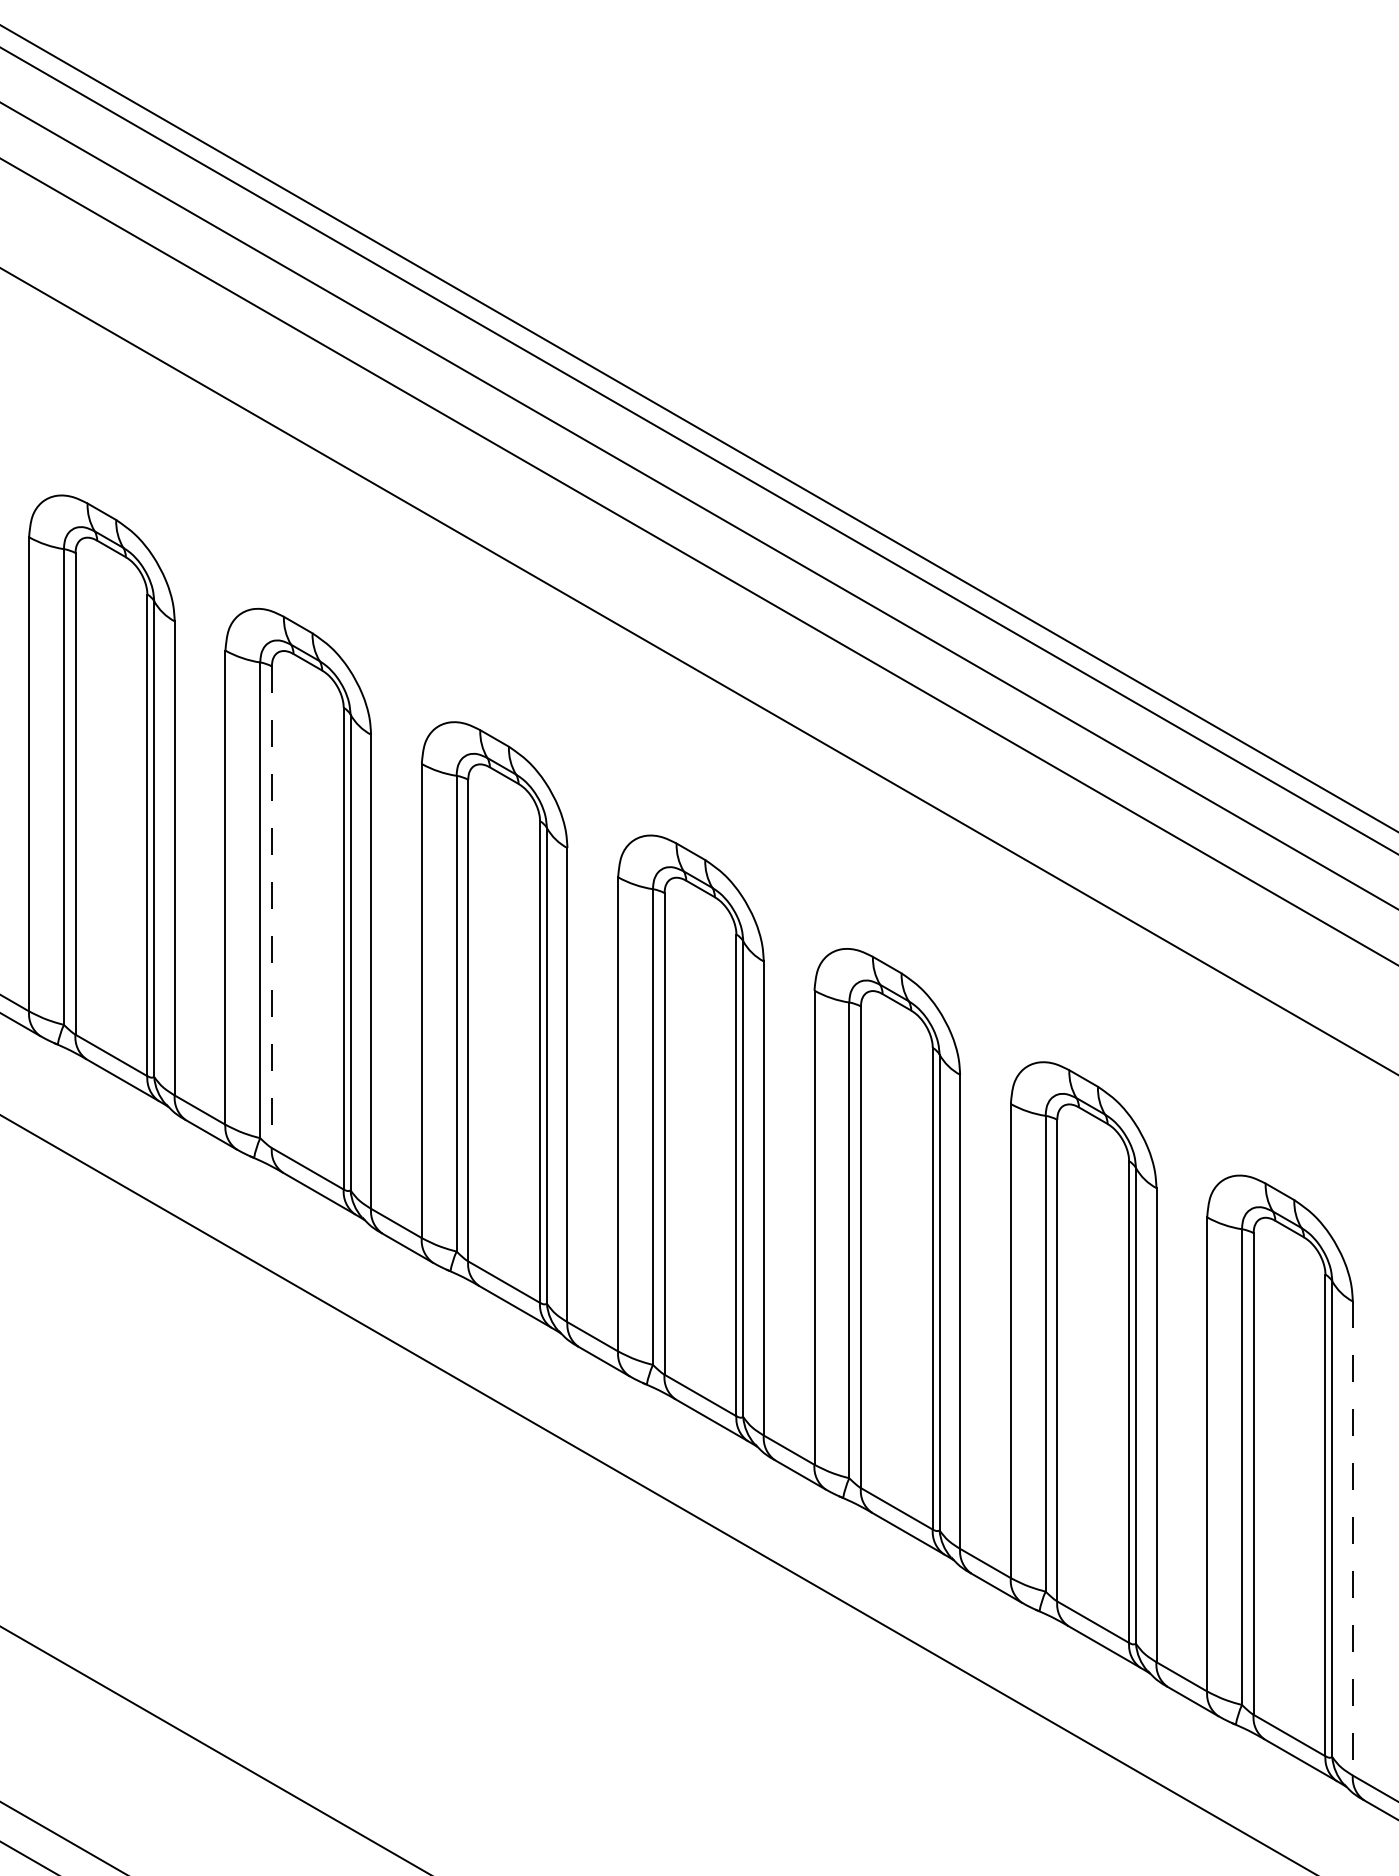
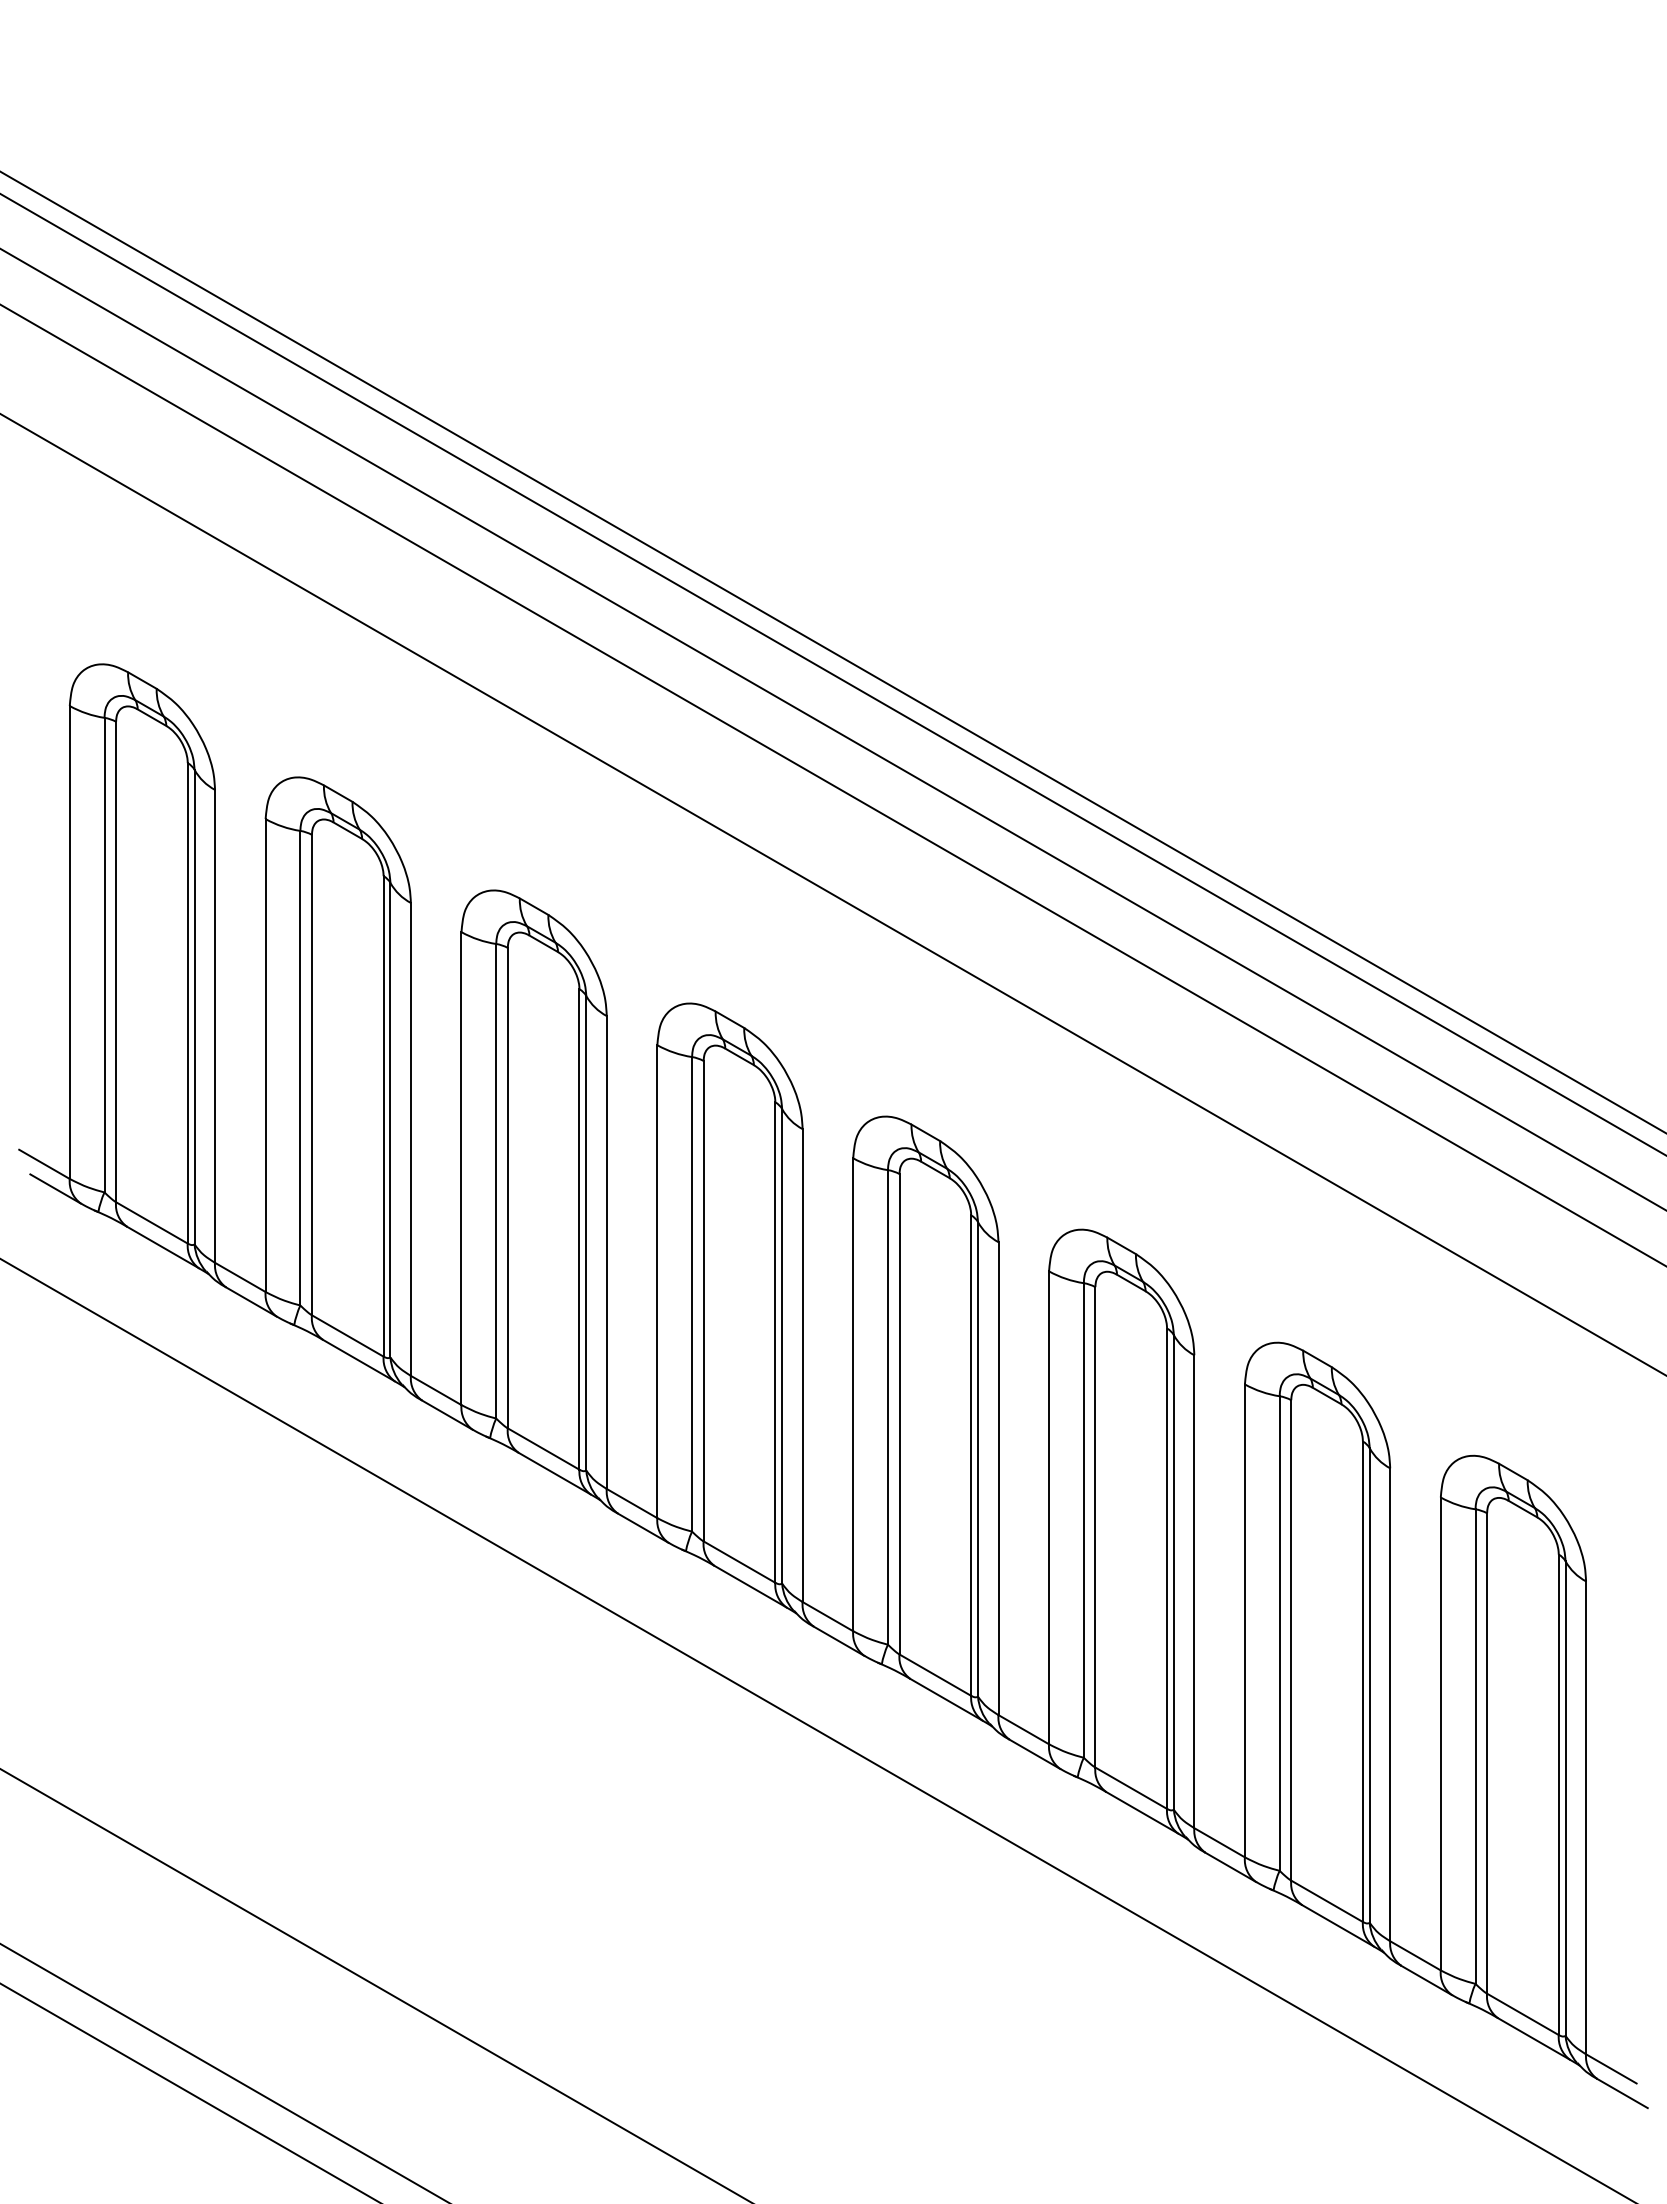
line: (271, 907) -> (311, 1075), dashed -> solid
line: (1353, 1539) -> (1390, 1705), dashed -> solid

